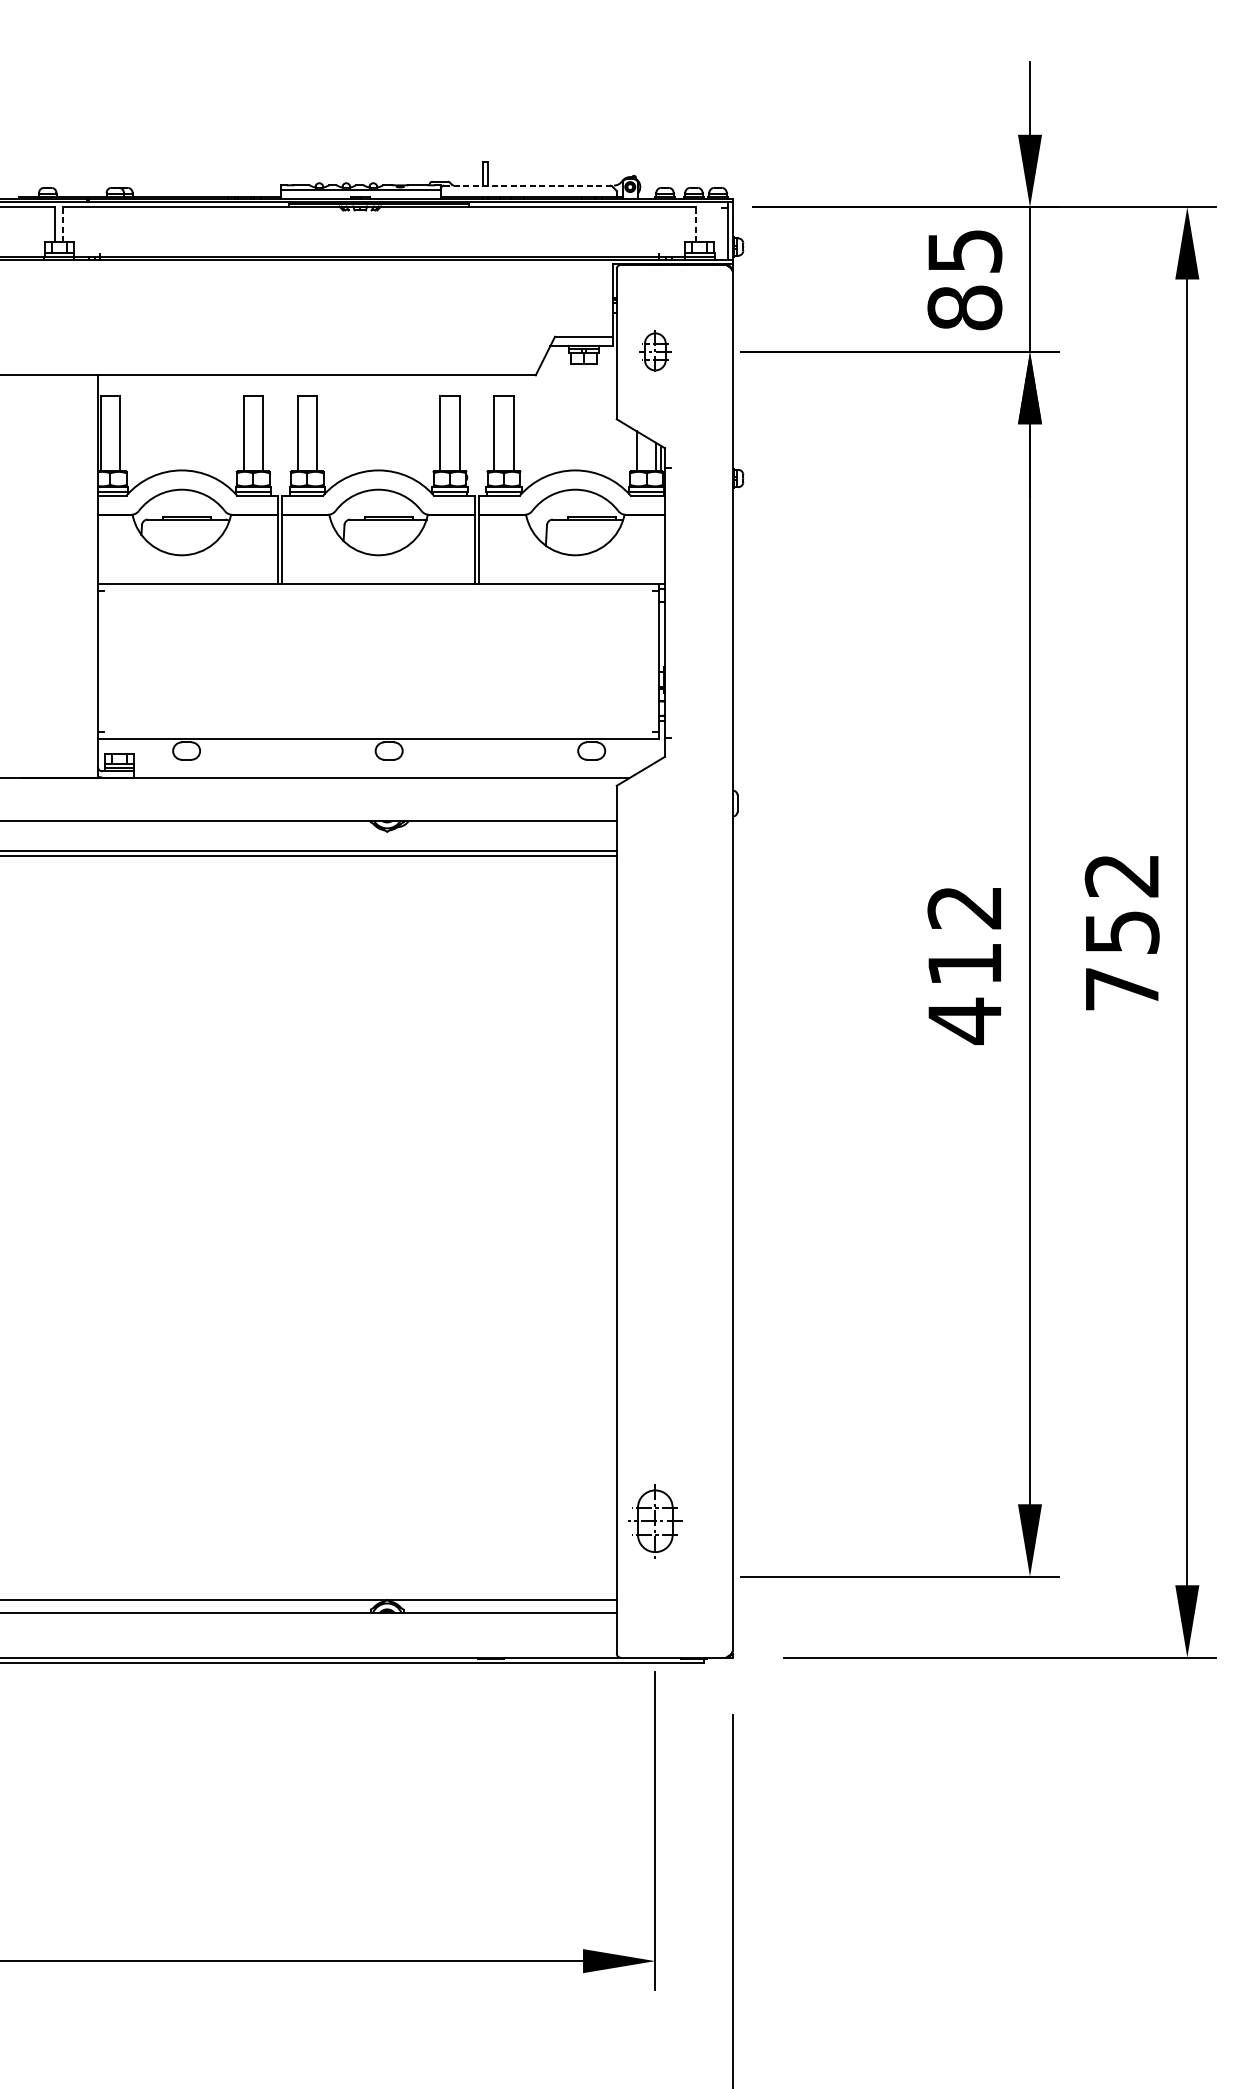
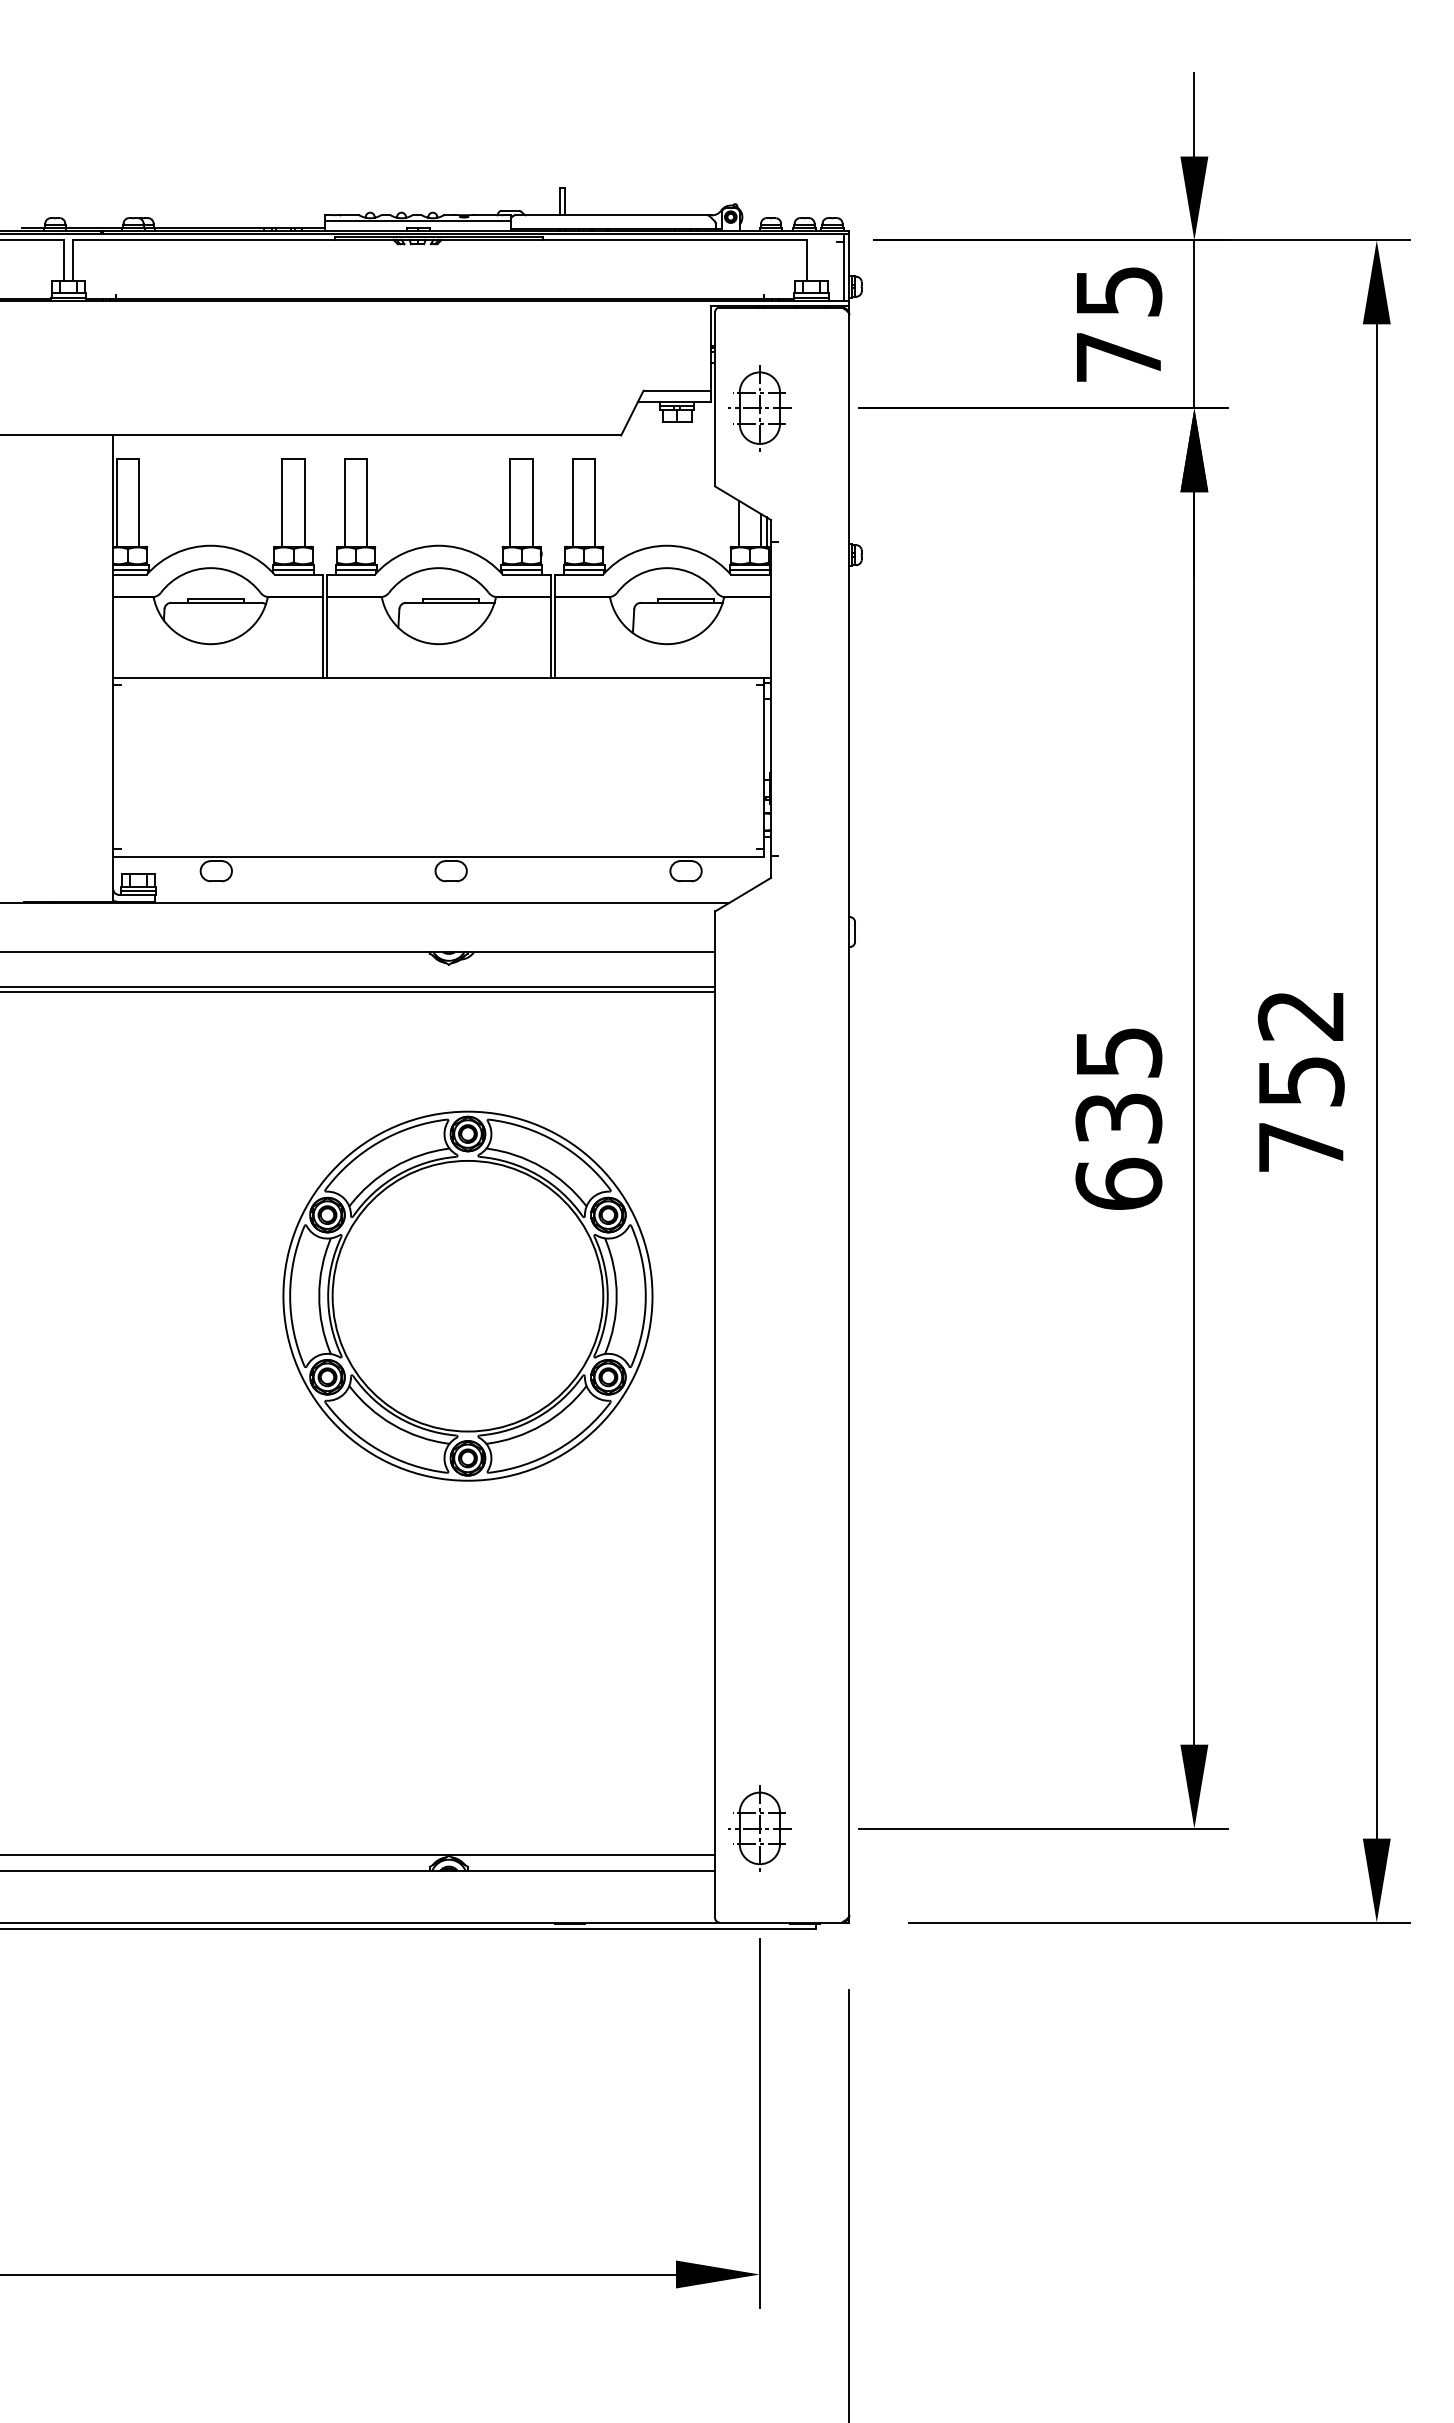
line: (529, 185) -> (614, 215), dashed -> solid
line: (63, 224) -> (73, 260), dashed -> solid
line: (695, 224) -> (806, 260), dashed -> solid
text: (964, 308) -> (1118, 357), 85 -> 75
part: (655, 352) -> (759, 408), size x1.67
text: (964, 966) -> (1118, 1120), 412 -> 635
part: (403, 1116) -> (467, 1295), added
part: (655, 1521) -> (759, 1828), moved

